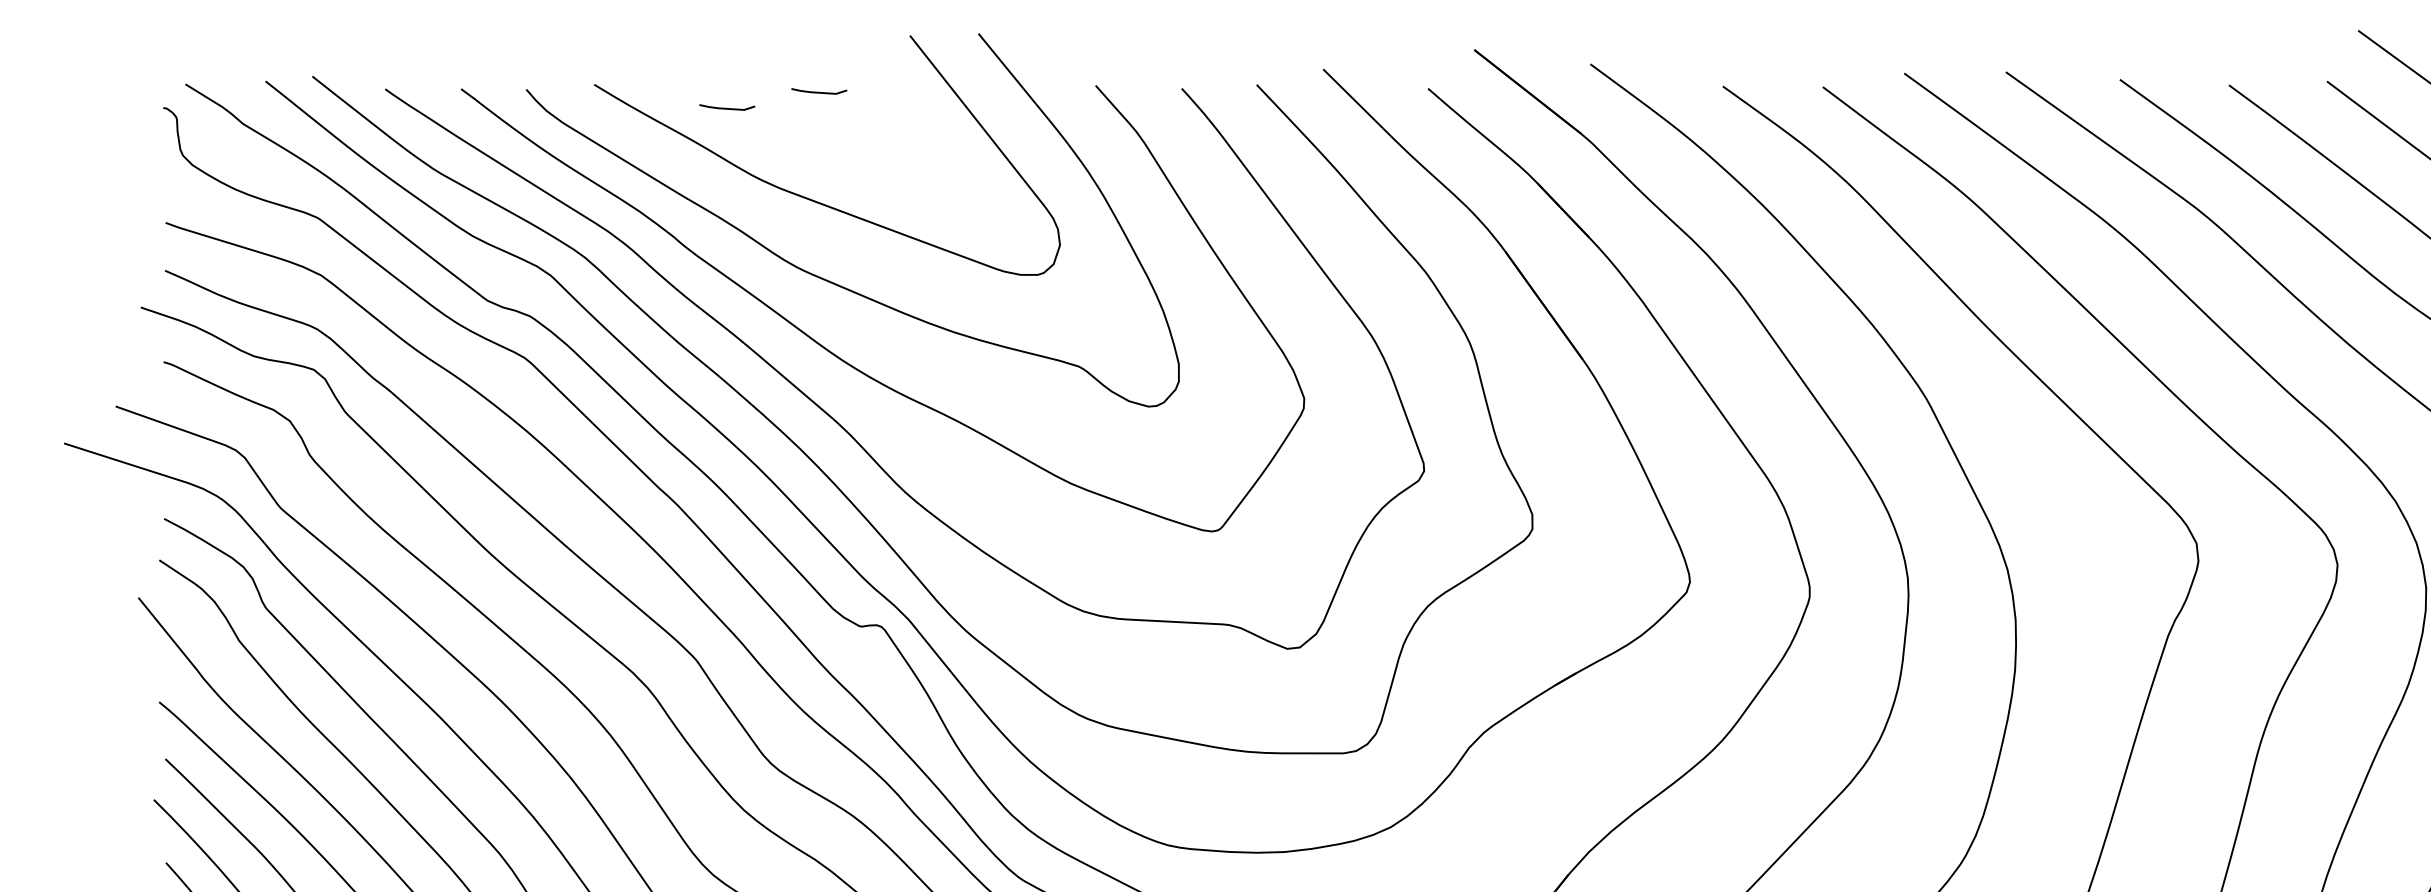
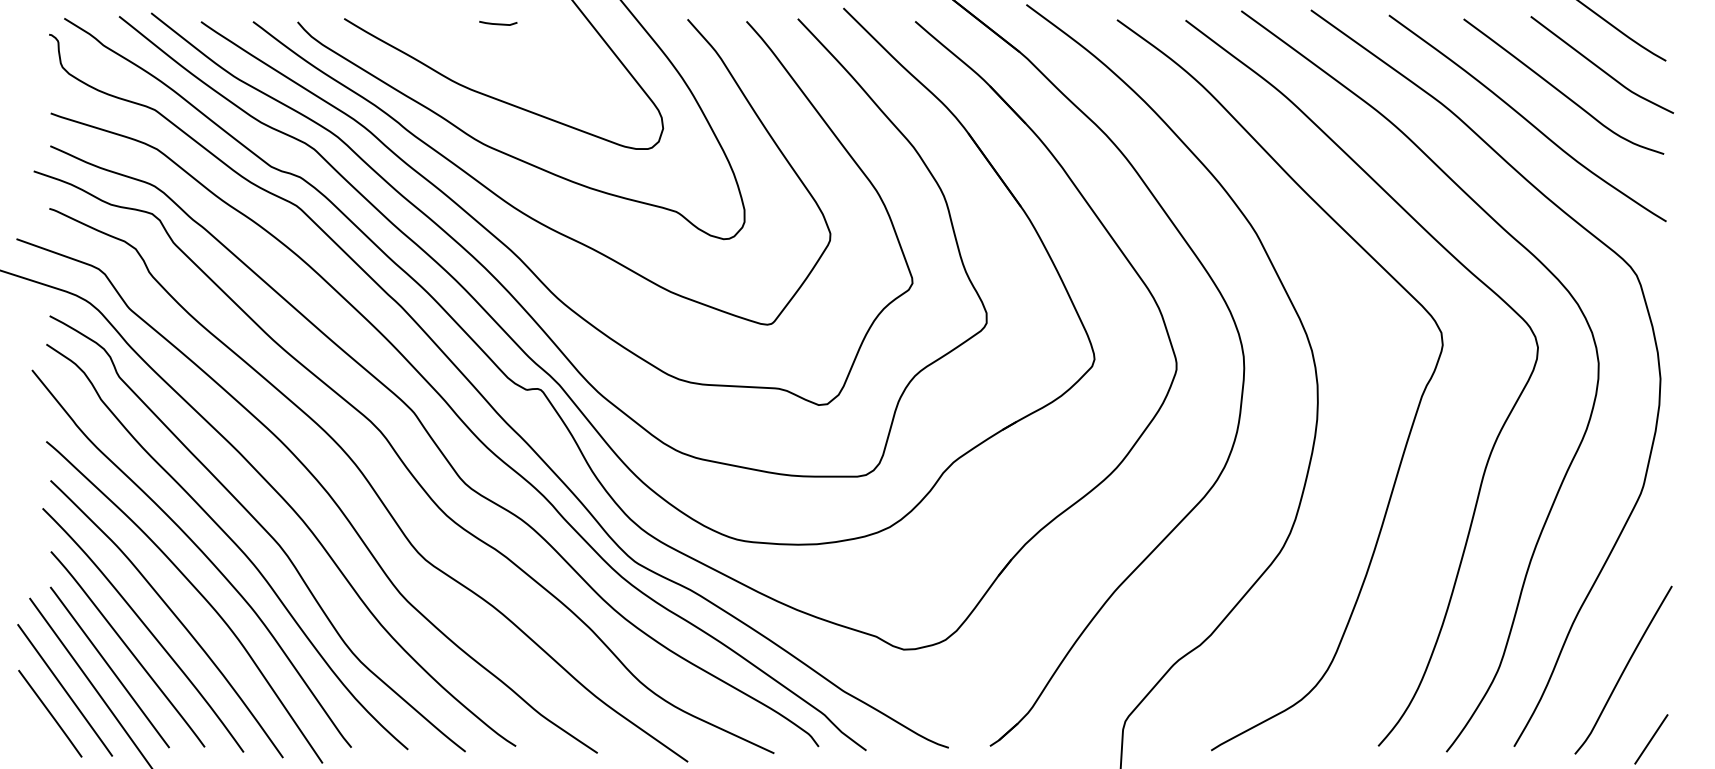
line: (727, 107) -> (435, 34), removed

